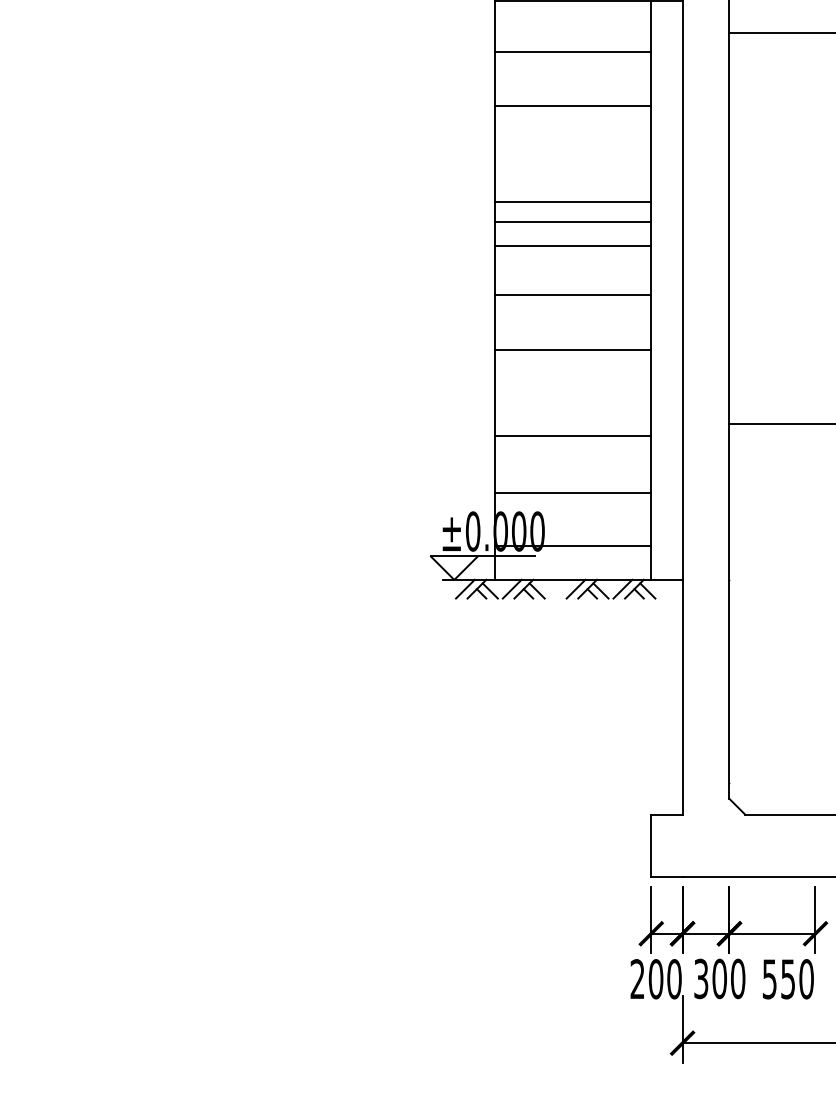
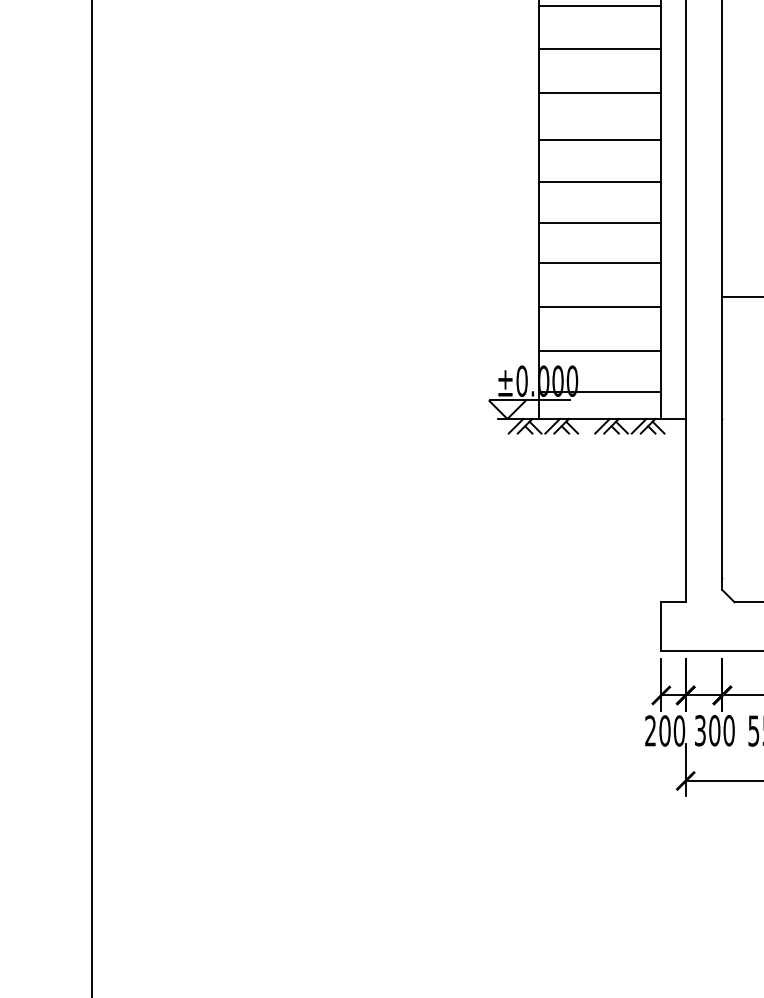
line: (573, 201) -> (600, 93), moved
line: (573, 246) -> (600, 182), moved
line: (573, 295) -> (600, 223), moved
line: (573, 350) -> (600, 262), moved

